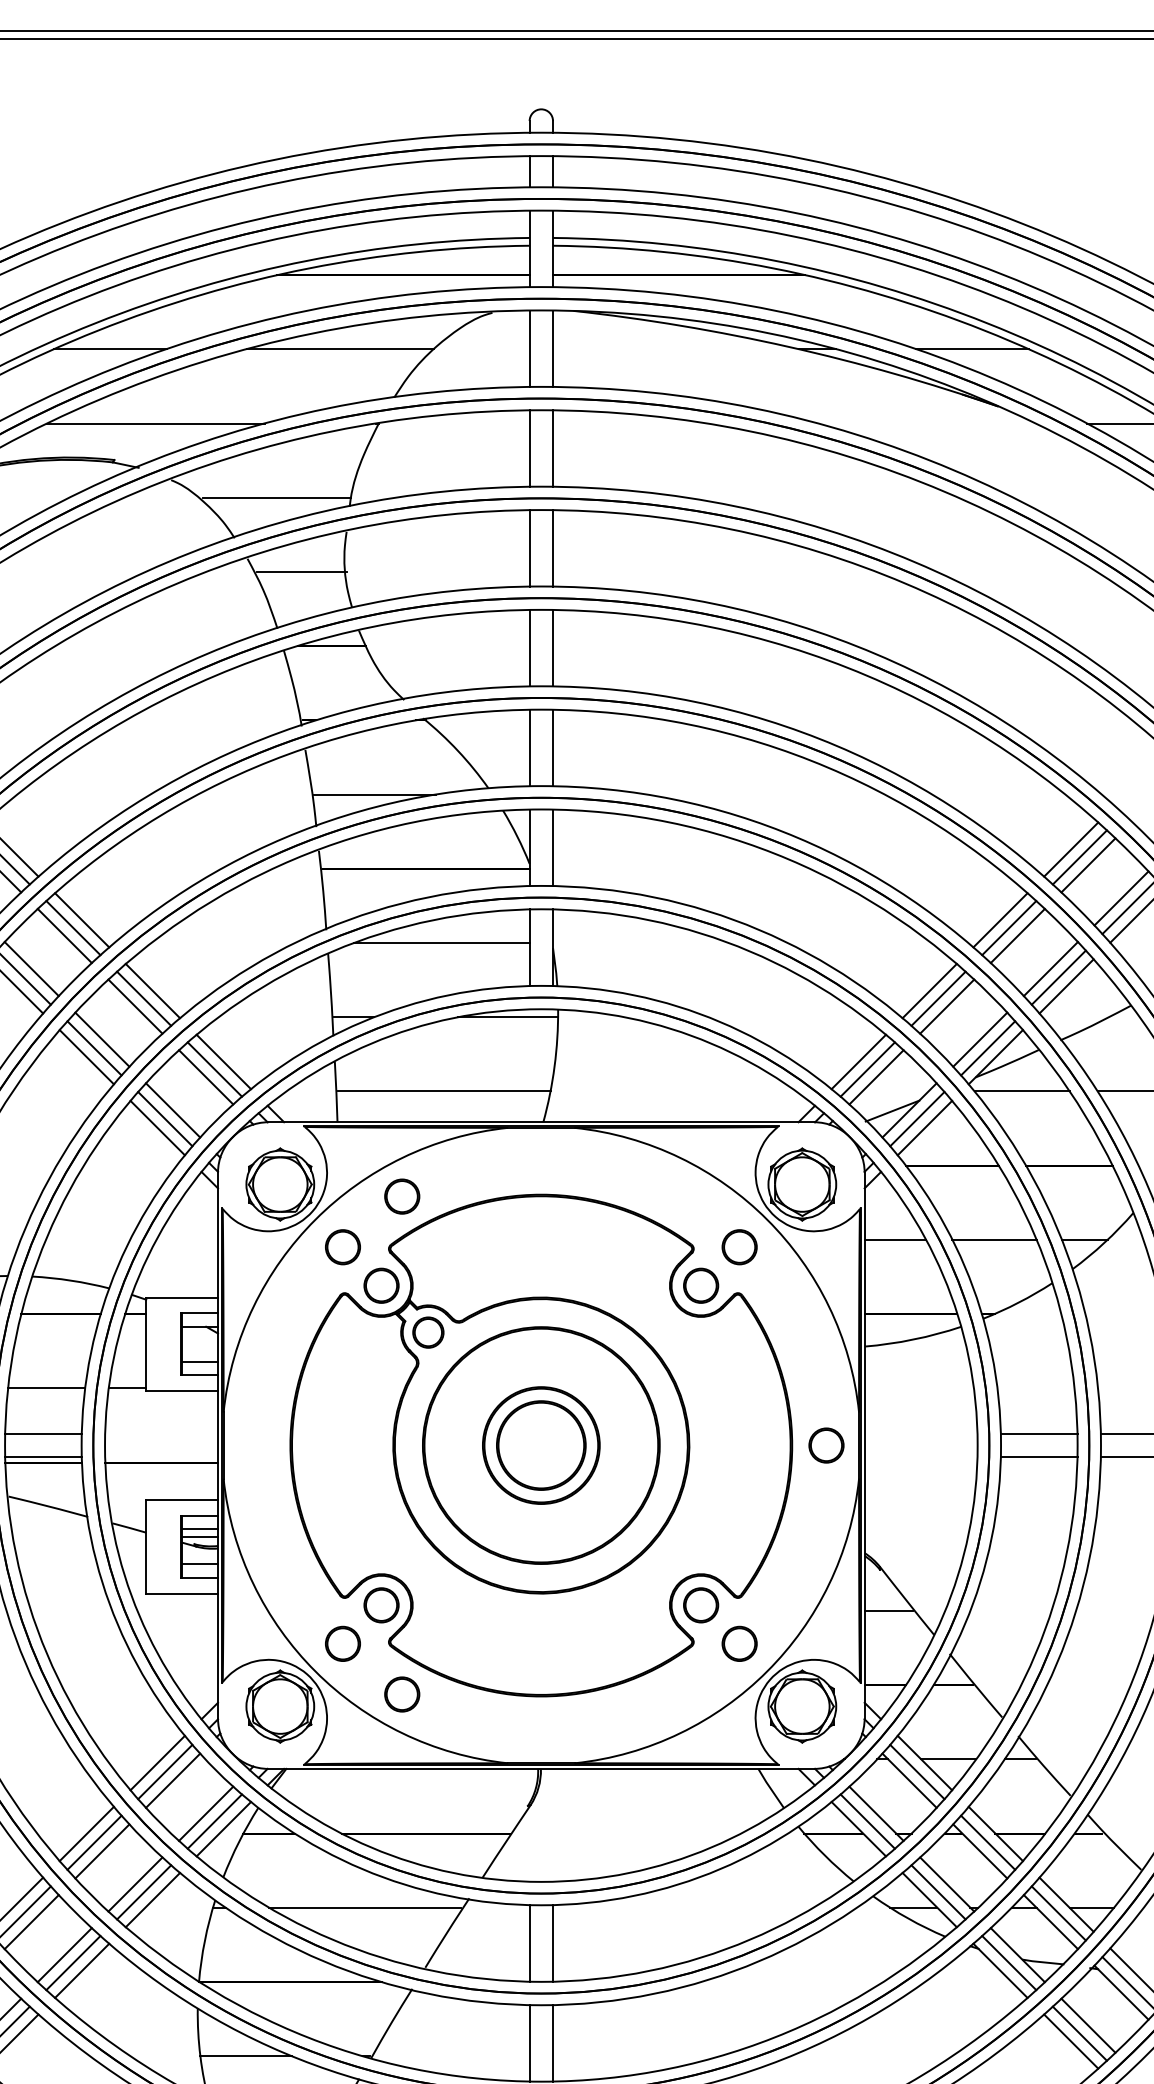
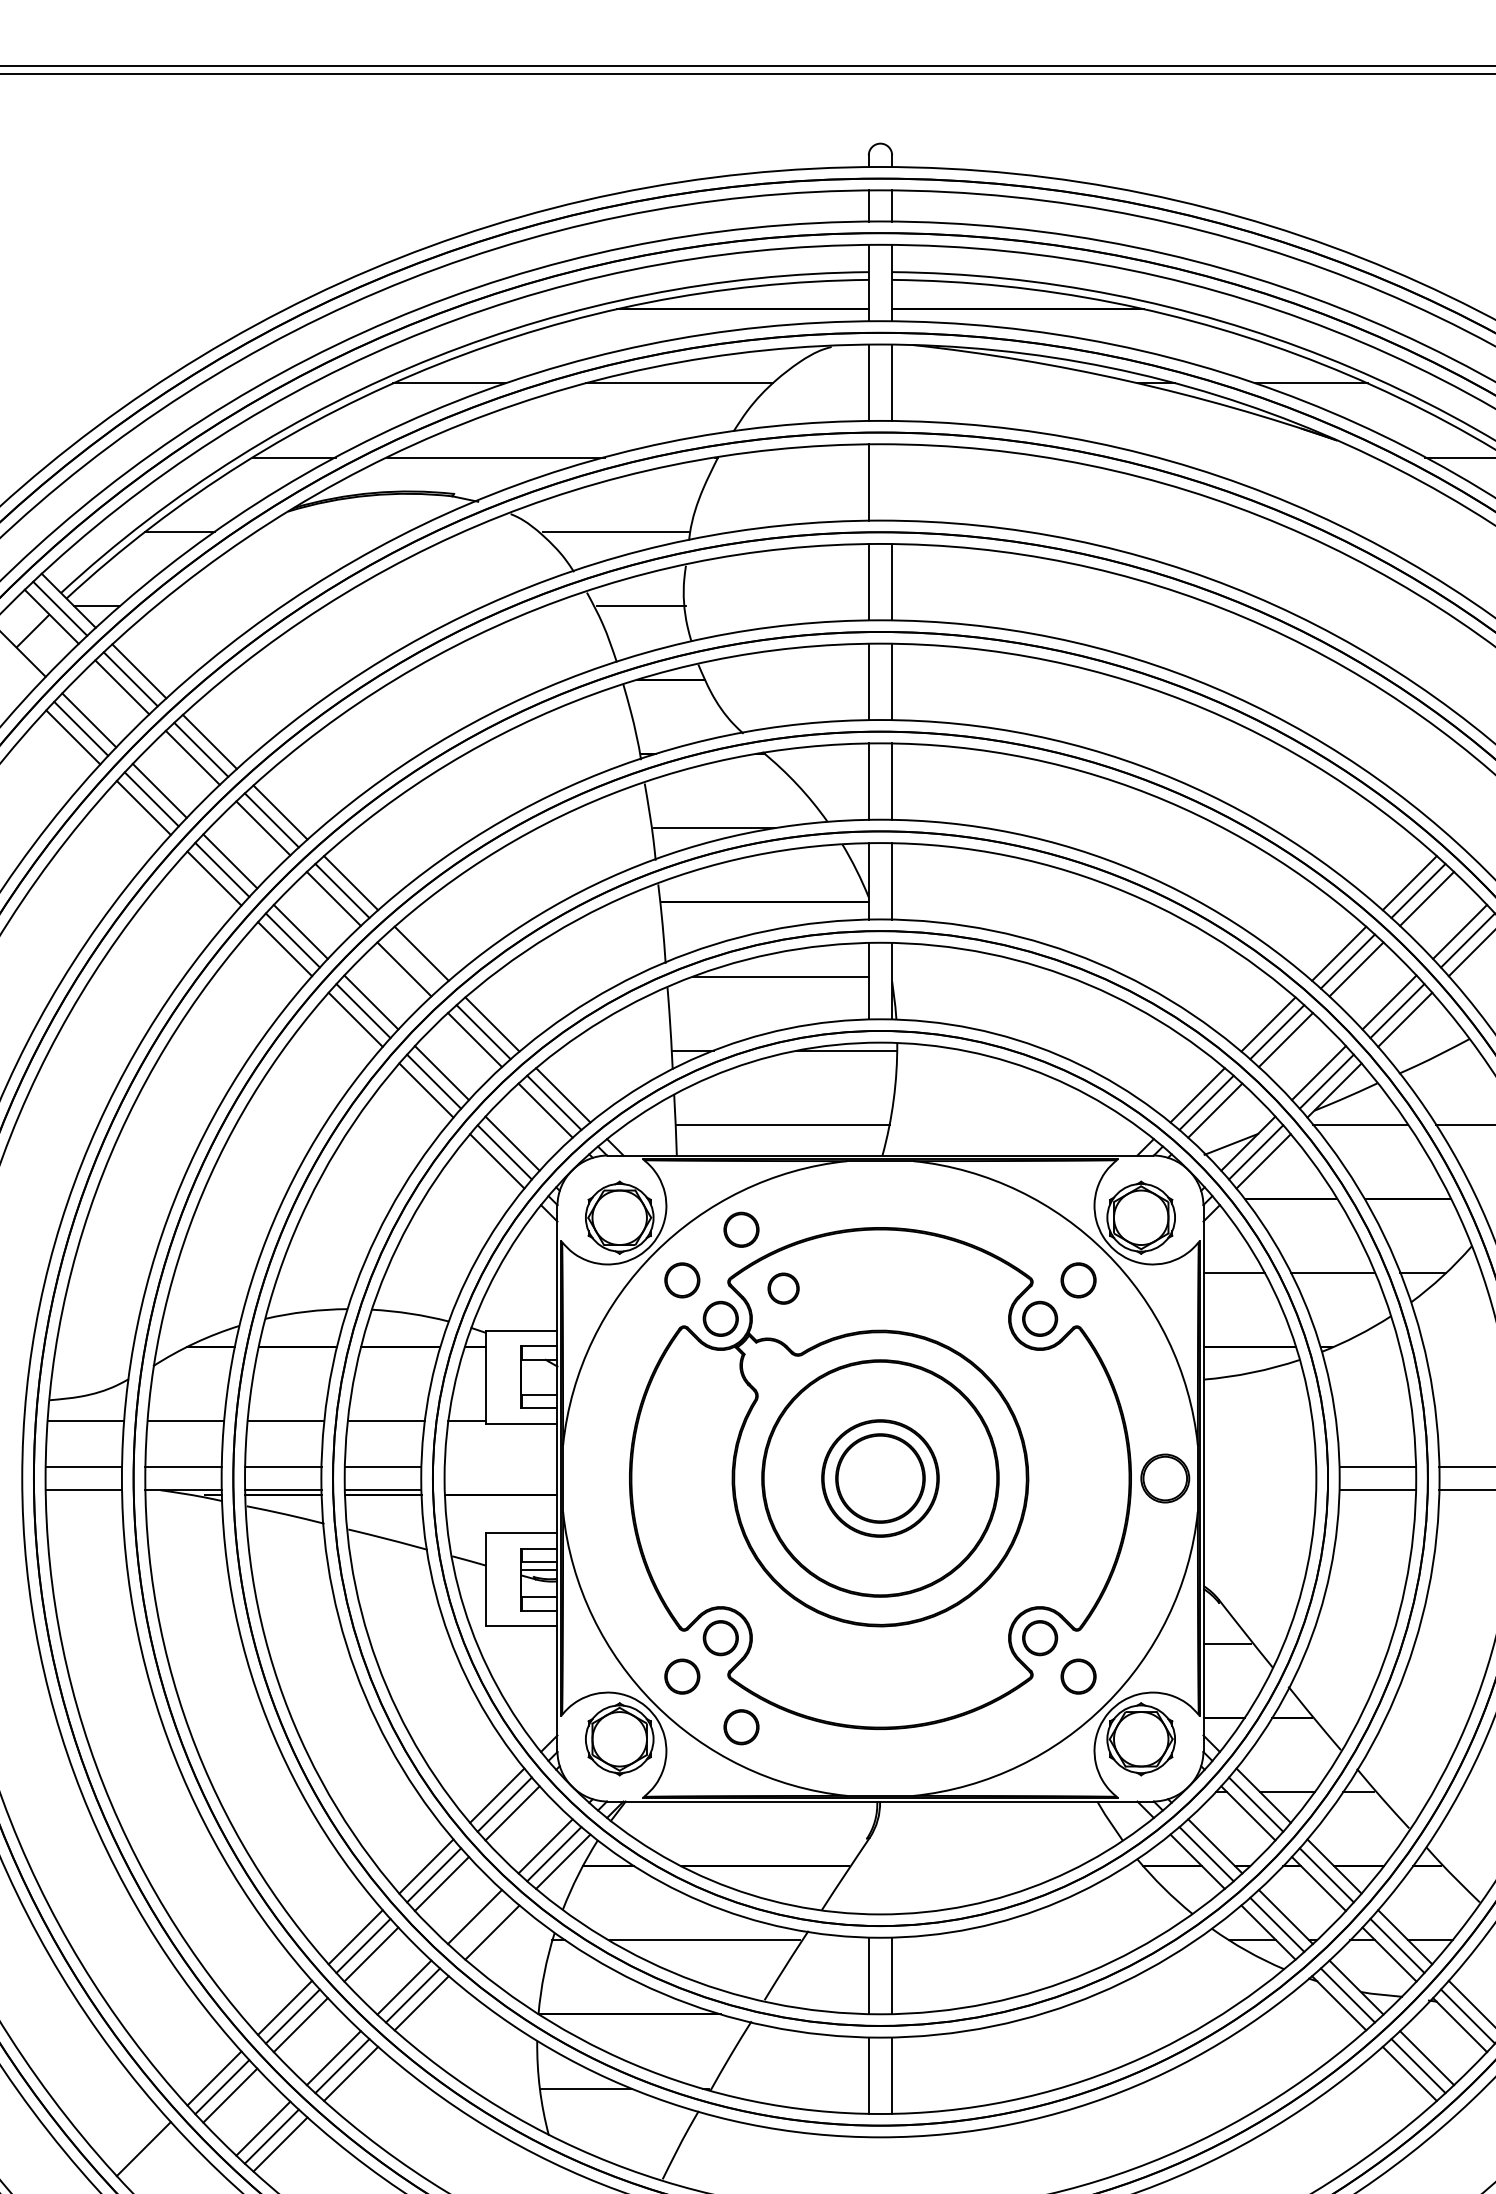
line: (553, 448) -> (892, 482), removed
line: (72, 928) -> (412, 961), removed
part: (428, 1332) -> (783, 1288), moved
circle: (826, 1445) -> (1165, 1478), size x1.4
line: (143, 1891) -> (483, 1924), removed

